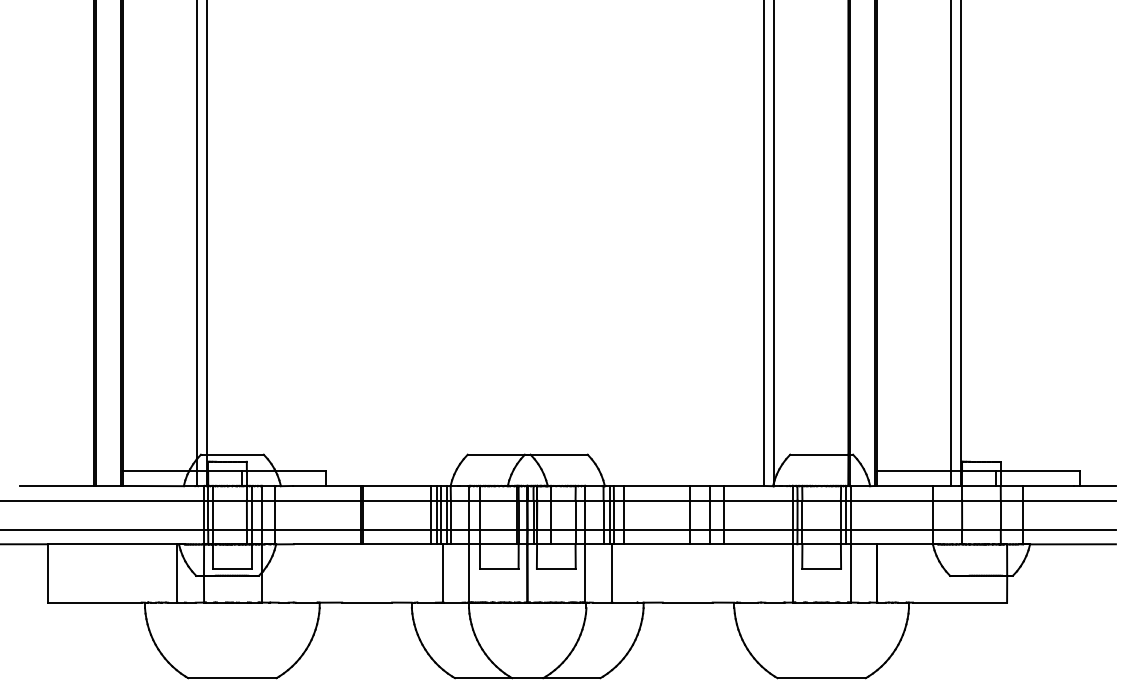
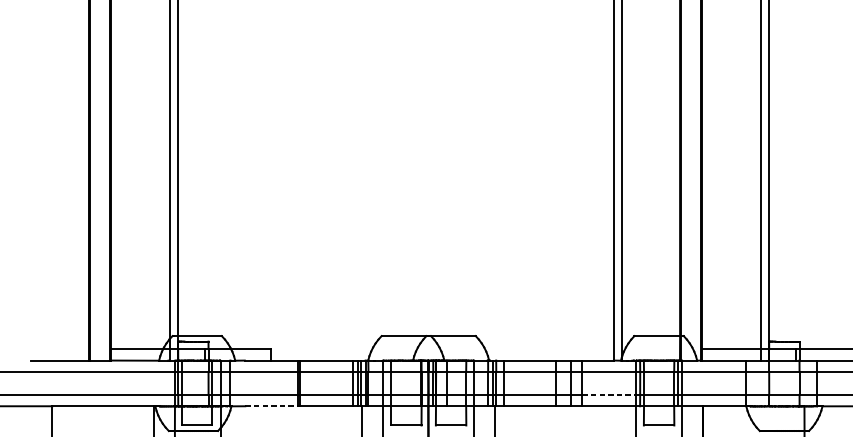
line: (758, 529) -> (609, 394), solid -> dashed
line: (327, 544) -> (271, 406), solid -> dashed

